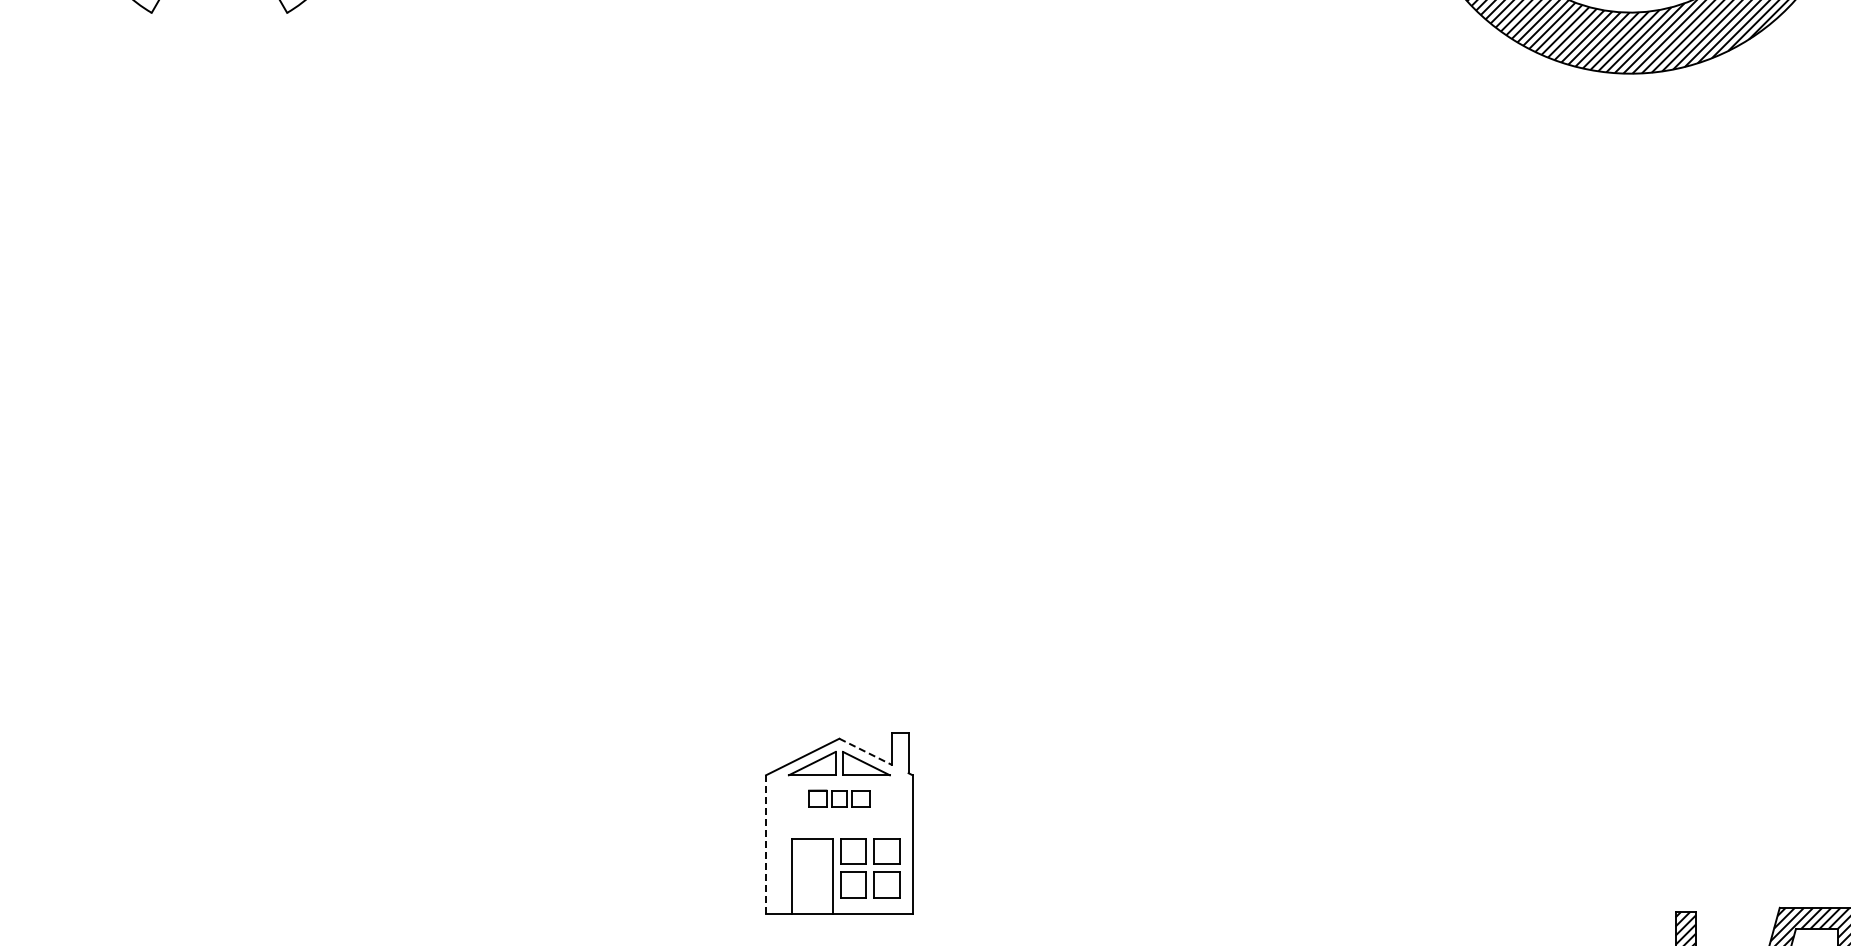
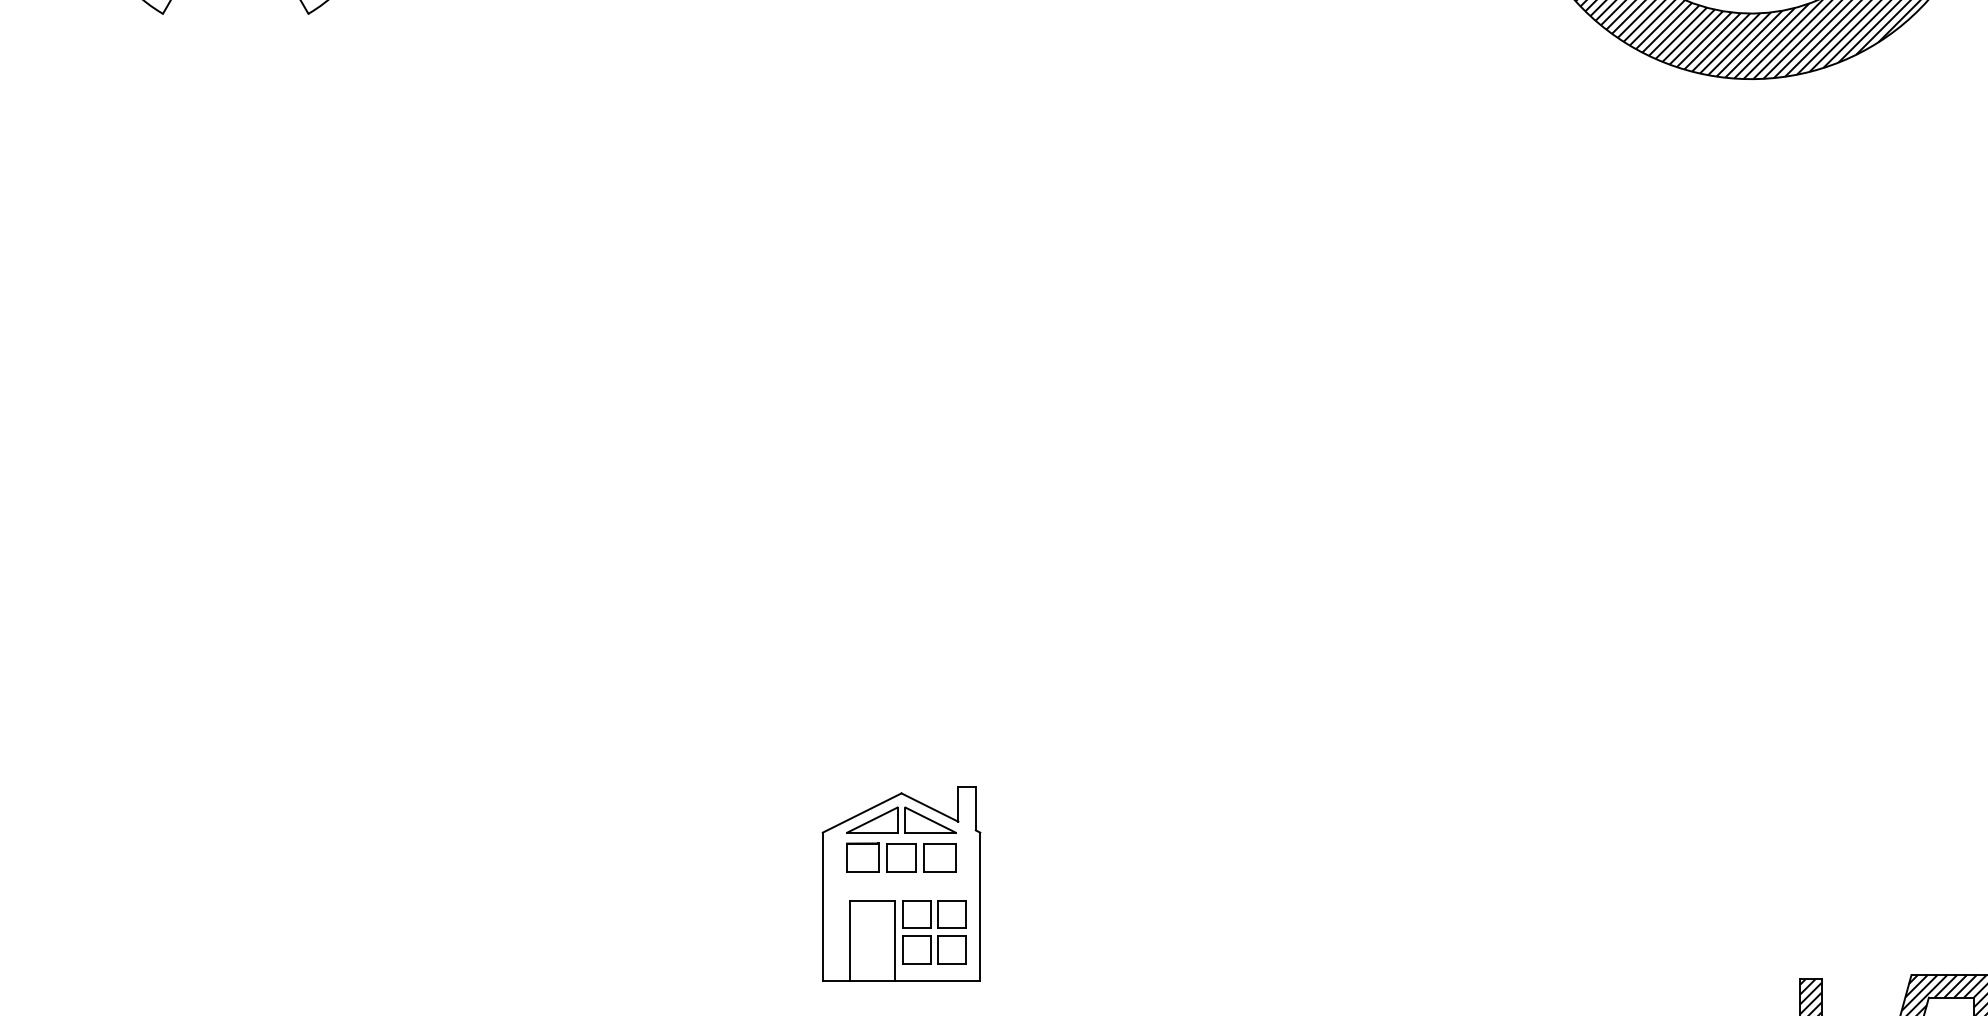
line: (865, 751) -> (929, 807), dashed -> solid
part: (839, 798) -> (901, 857), size x1.67
line: (766, 844) -> (823, 906), dashed -> solid

